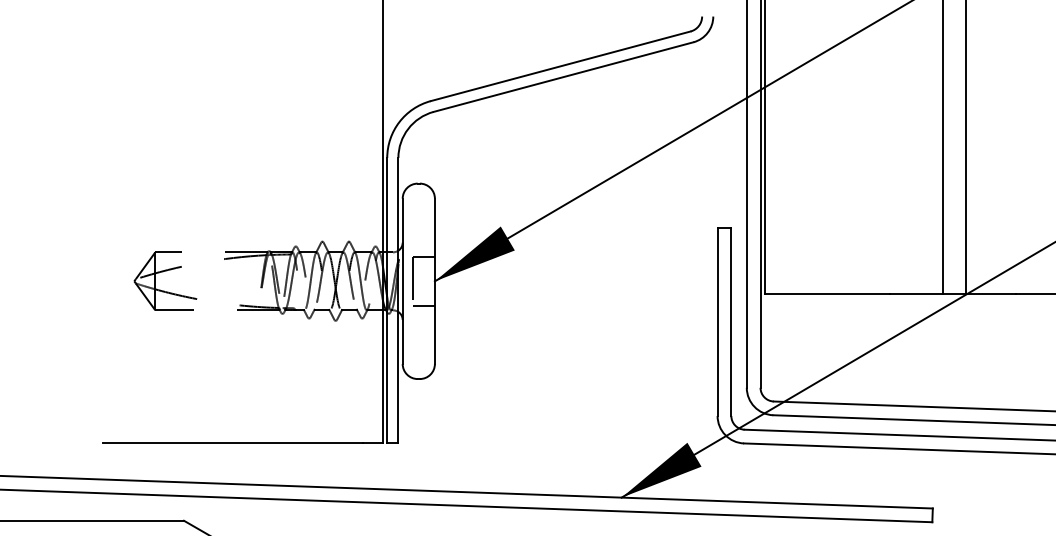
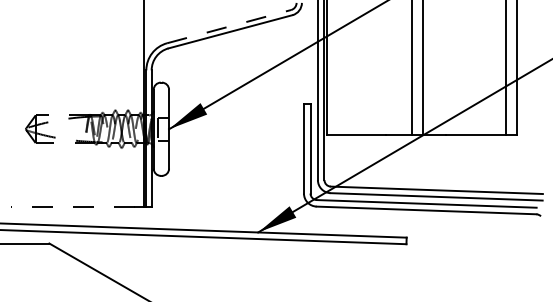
line: (561, 65) -> (229, 26), solid -> dashed
line: (232, 443) -> (72, 206), solid -> dashed

